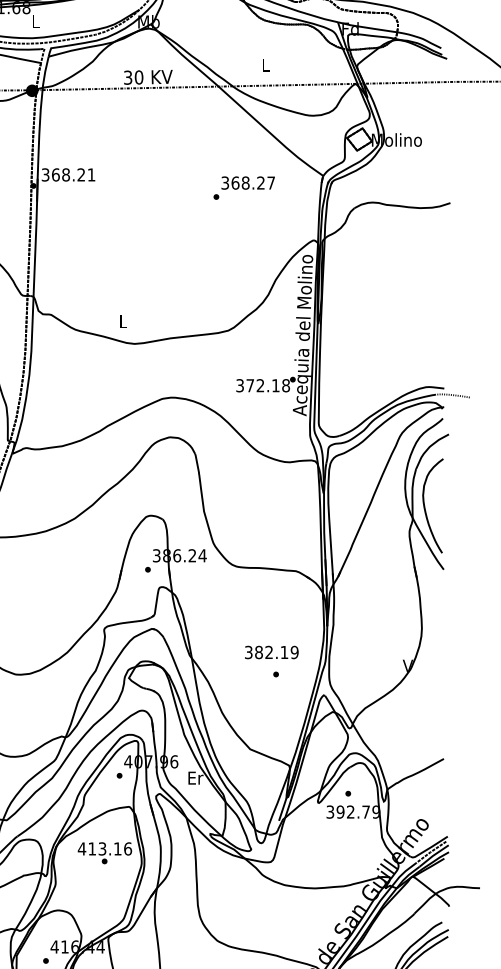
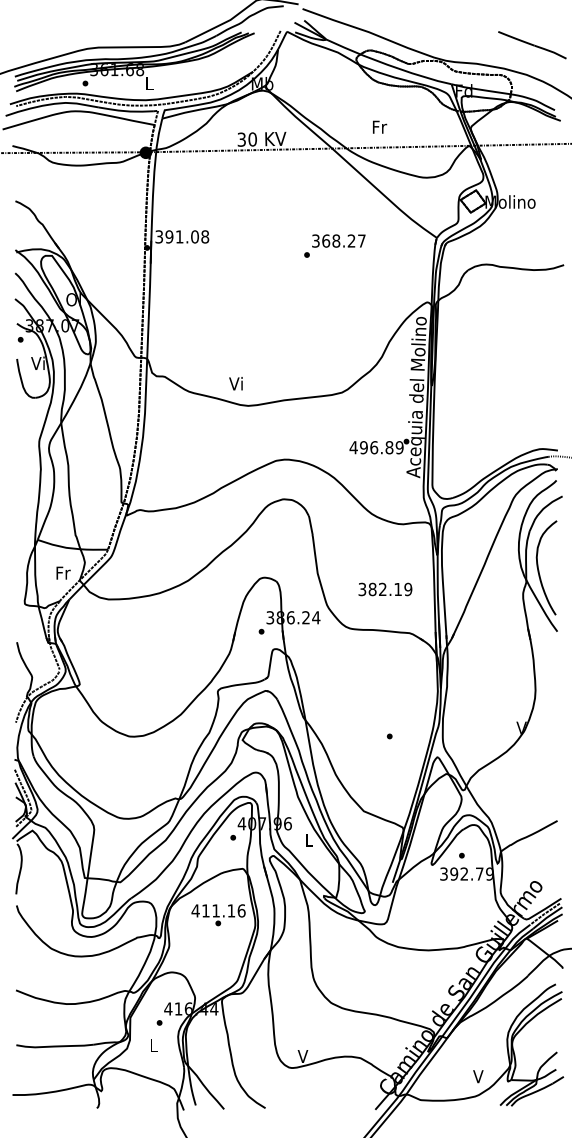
text: (266, 64) -> (380, 126), L -> Fr
text: (73, 174) -> (187, 236), 368.21 -> 391.08
text: (243, 187) -> (334, 245), moved
text: (121, 321) -> (235, 383), L -> Vi
text: (262, 385) -> (376, 447), 372.18 -> 496.89
text: (271, 652) -> (385, 589), moved
text: (195, 777) -> (309, 839), Er -> L
text: (101, 848) -> (215, 910), 413.16 -> 411.16

